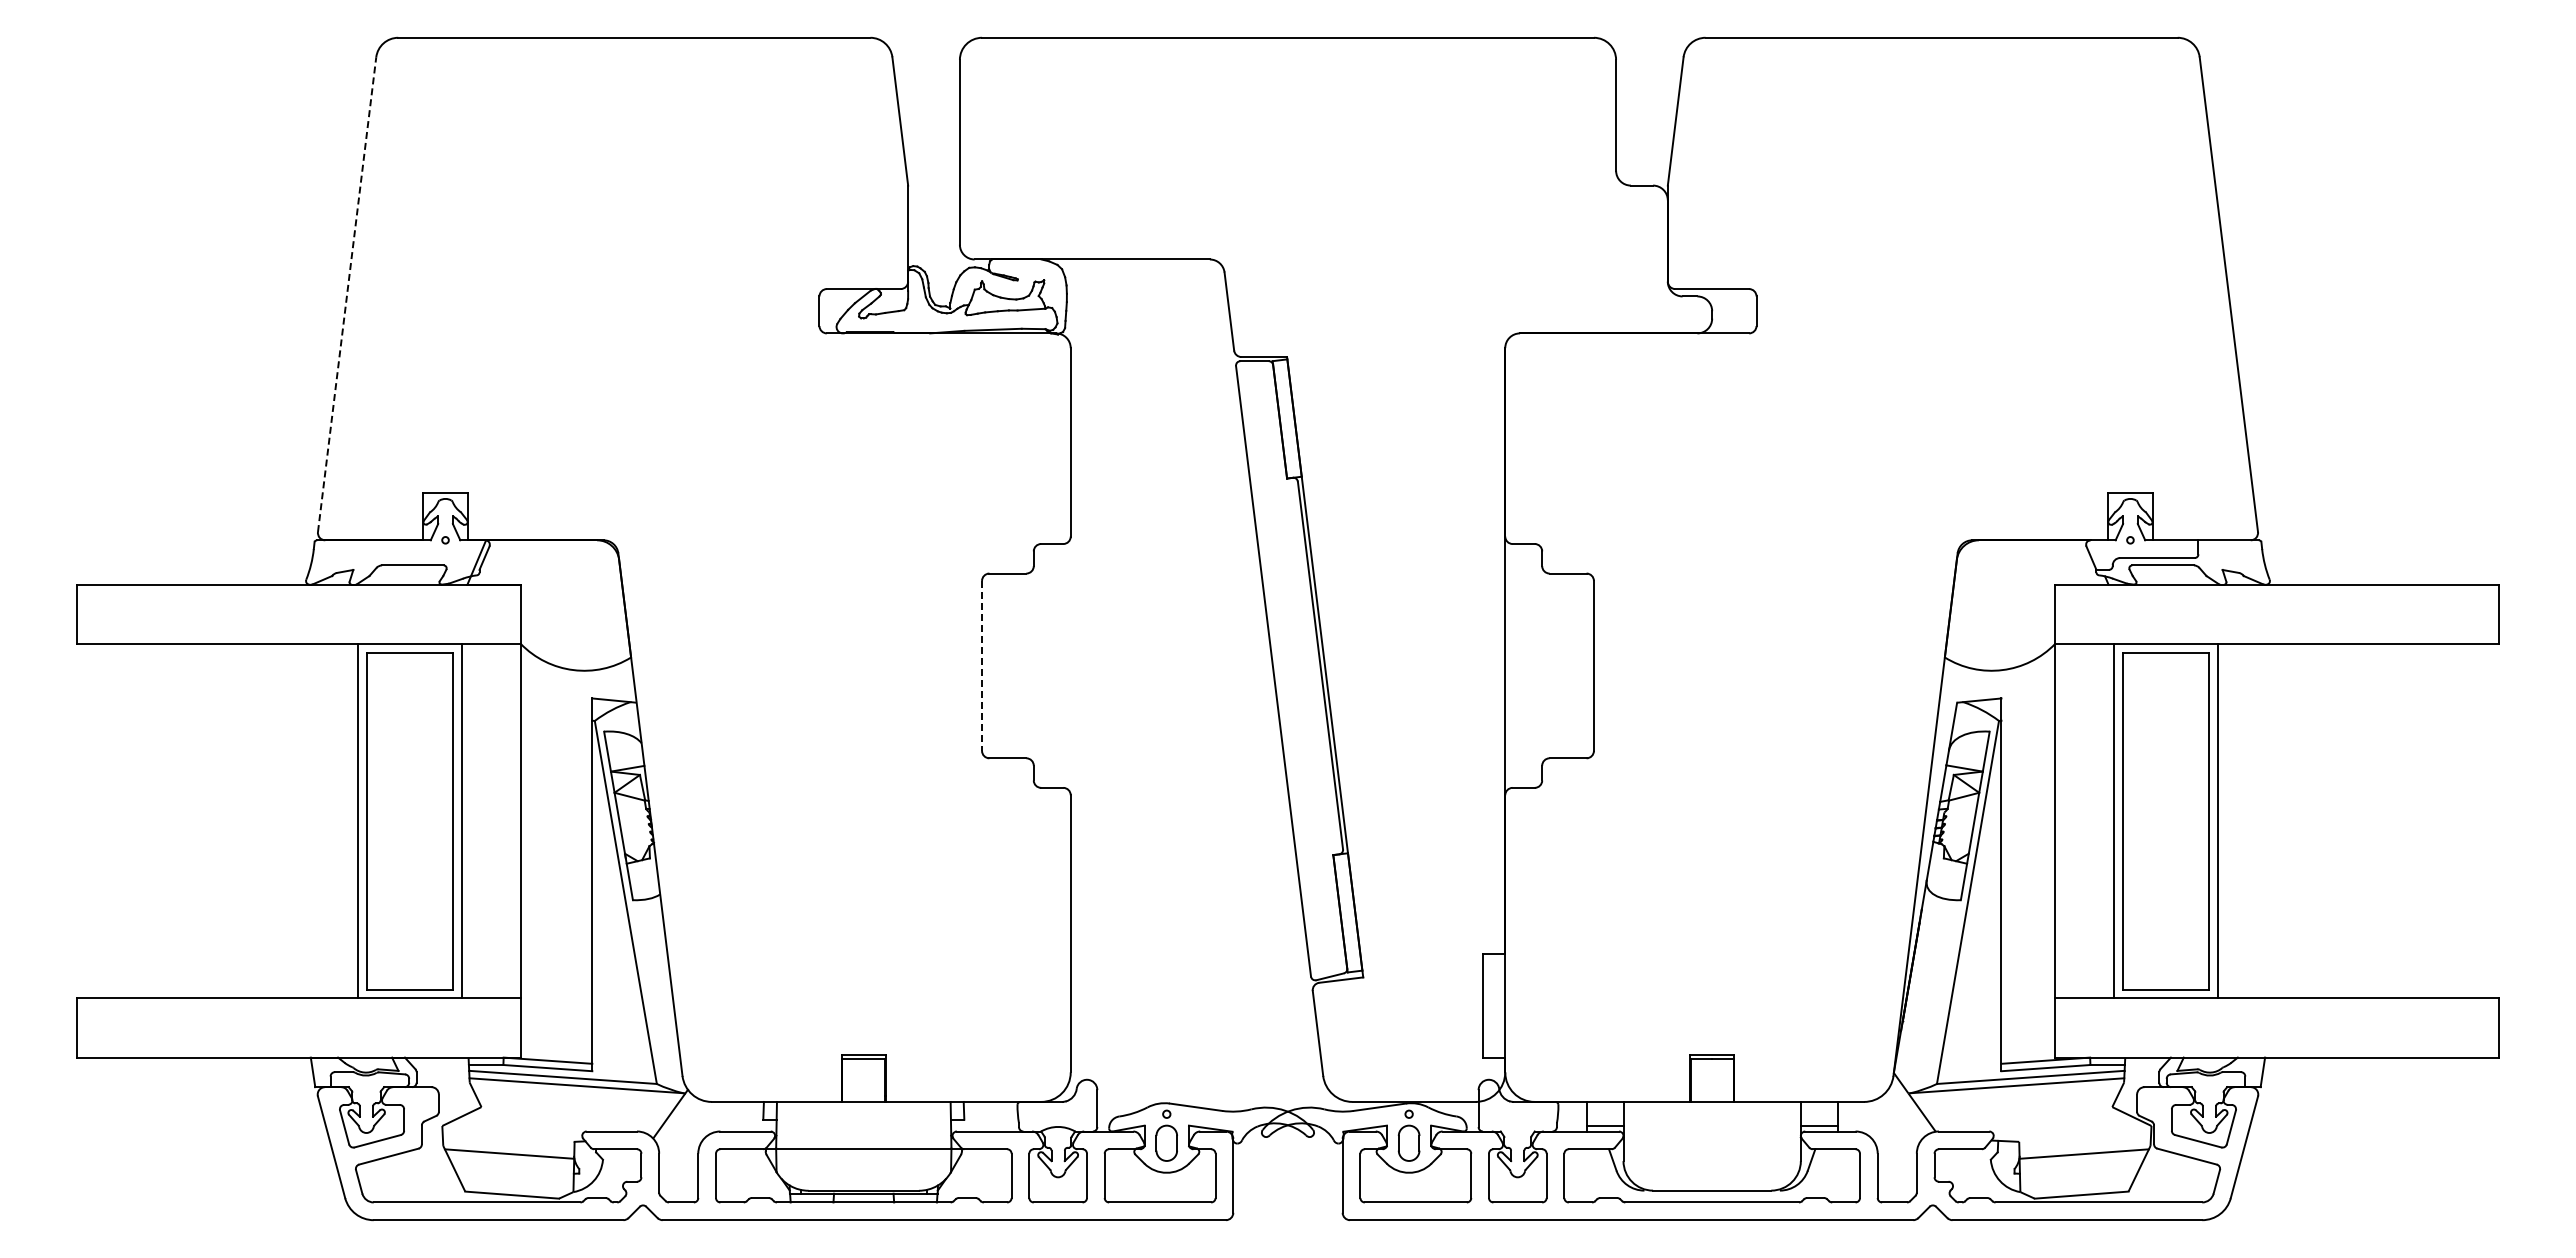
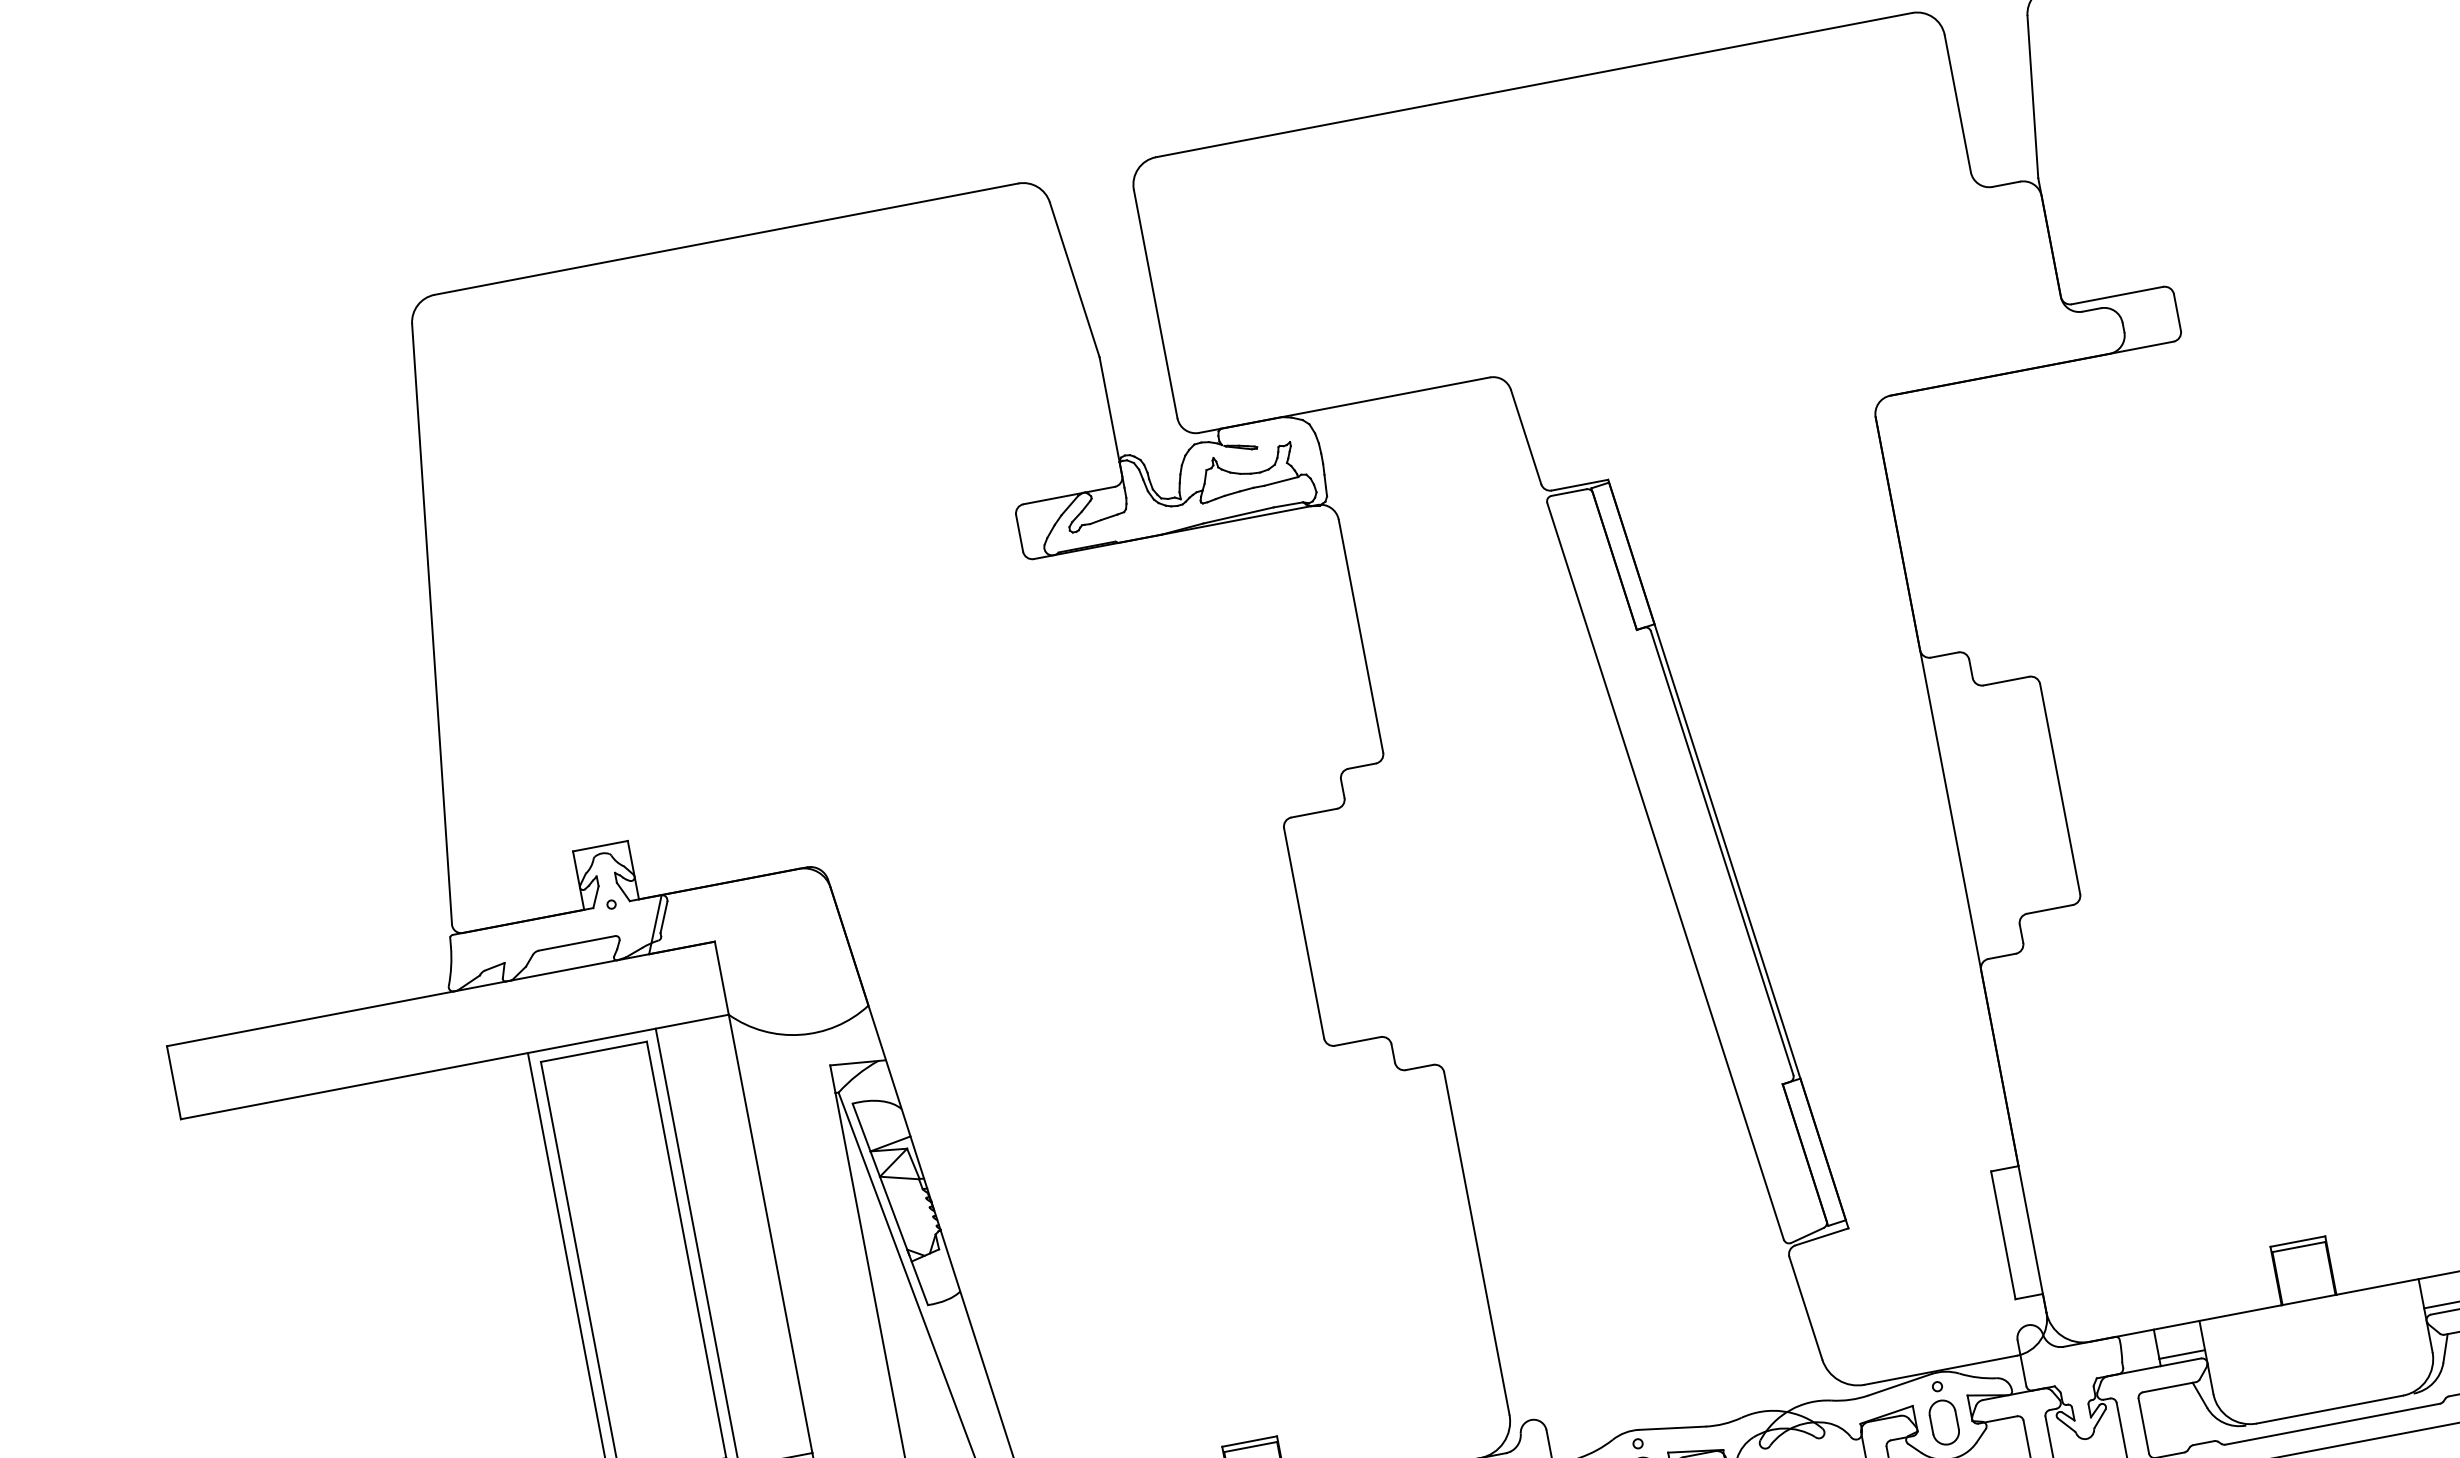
line: (347, 294) -> (432, 623), dashed -> solid
line: (982, 665) -> (1304, 932), dashed -> solid

